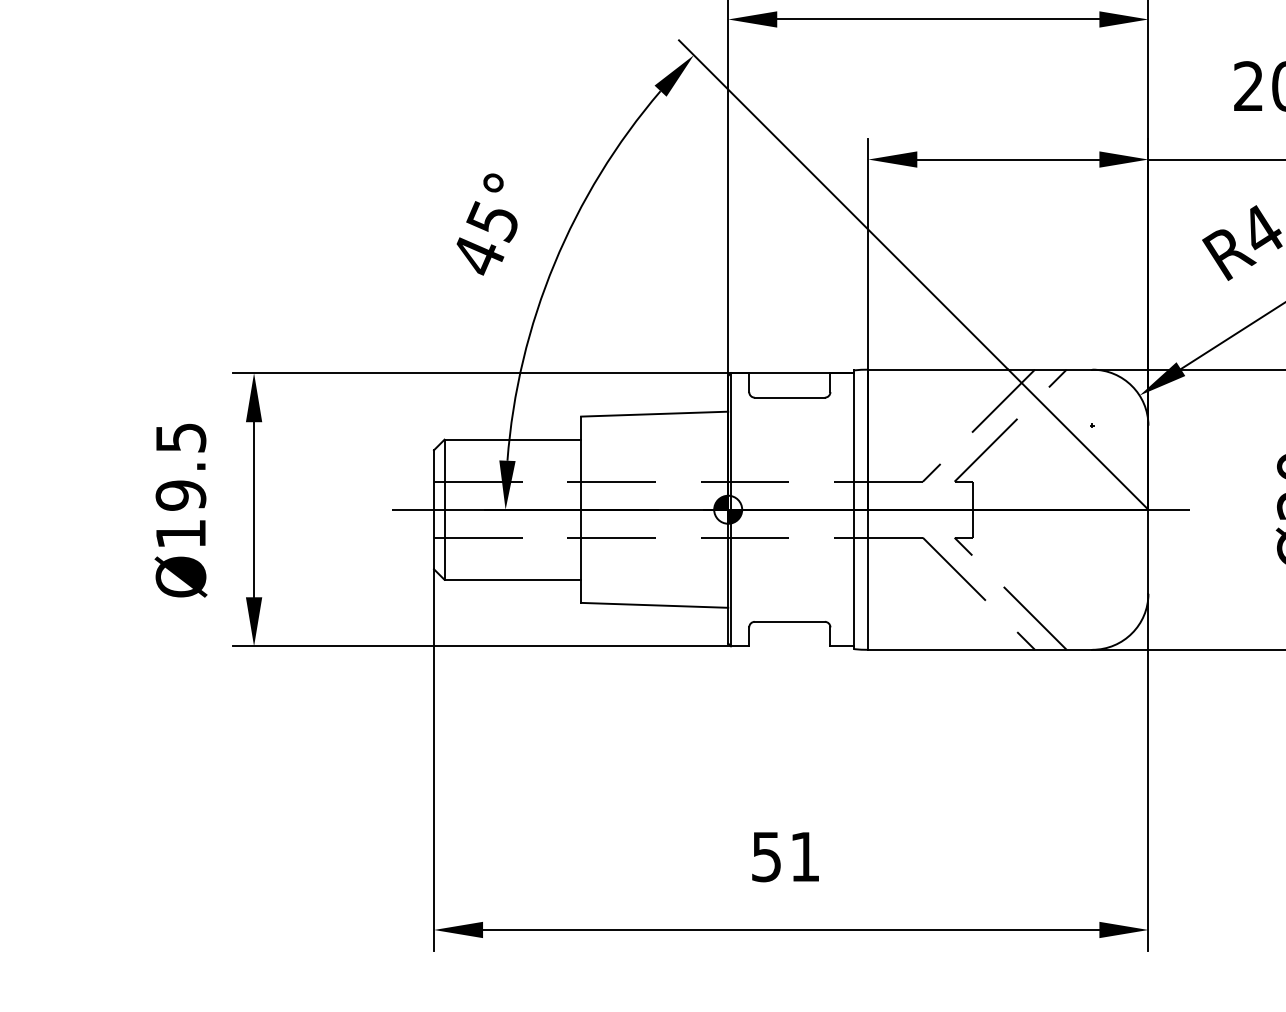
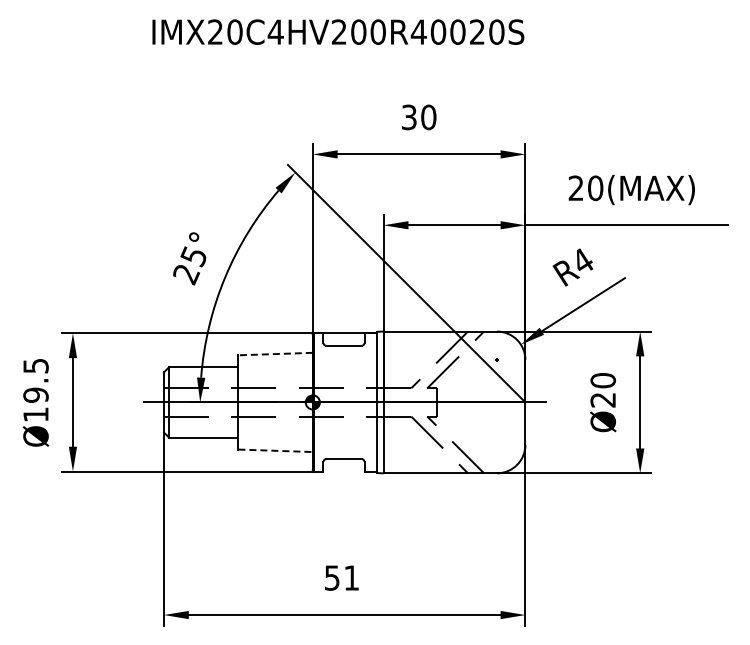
text: (478, 256) -> (186, 274), 45° -> 25°
line: (654, 414) -> (275, 354), solid -> dashed
line: (656, 604) -> (276, 450), solid -> dashed

